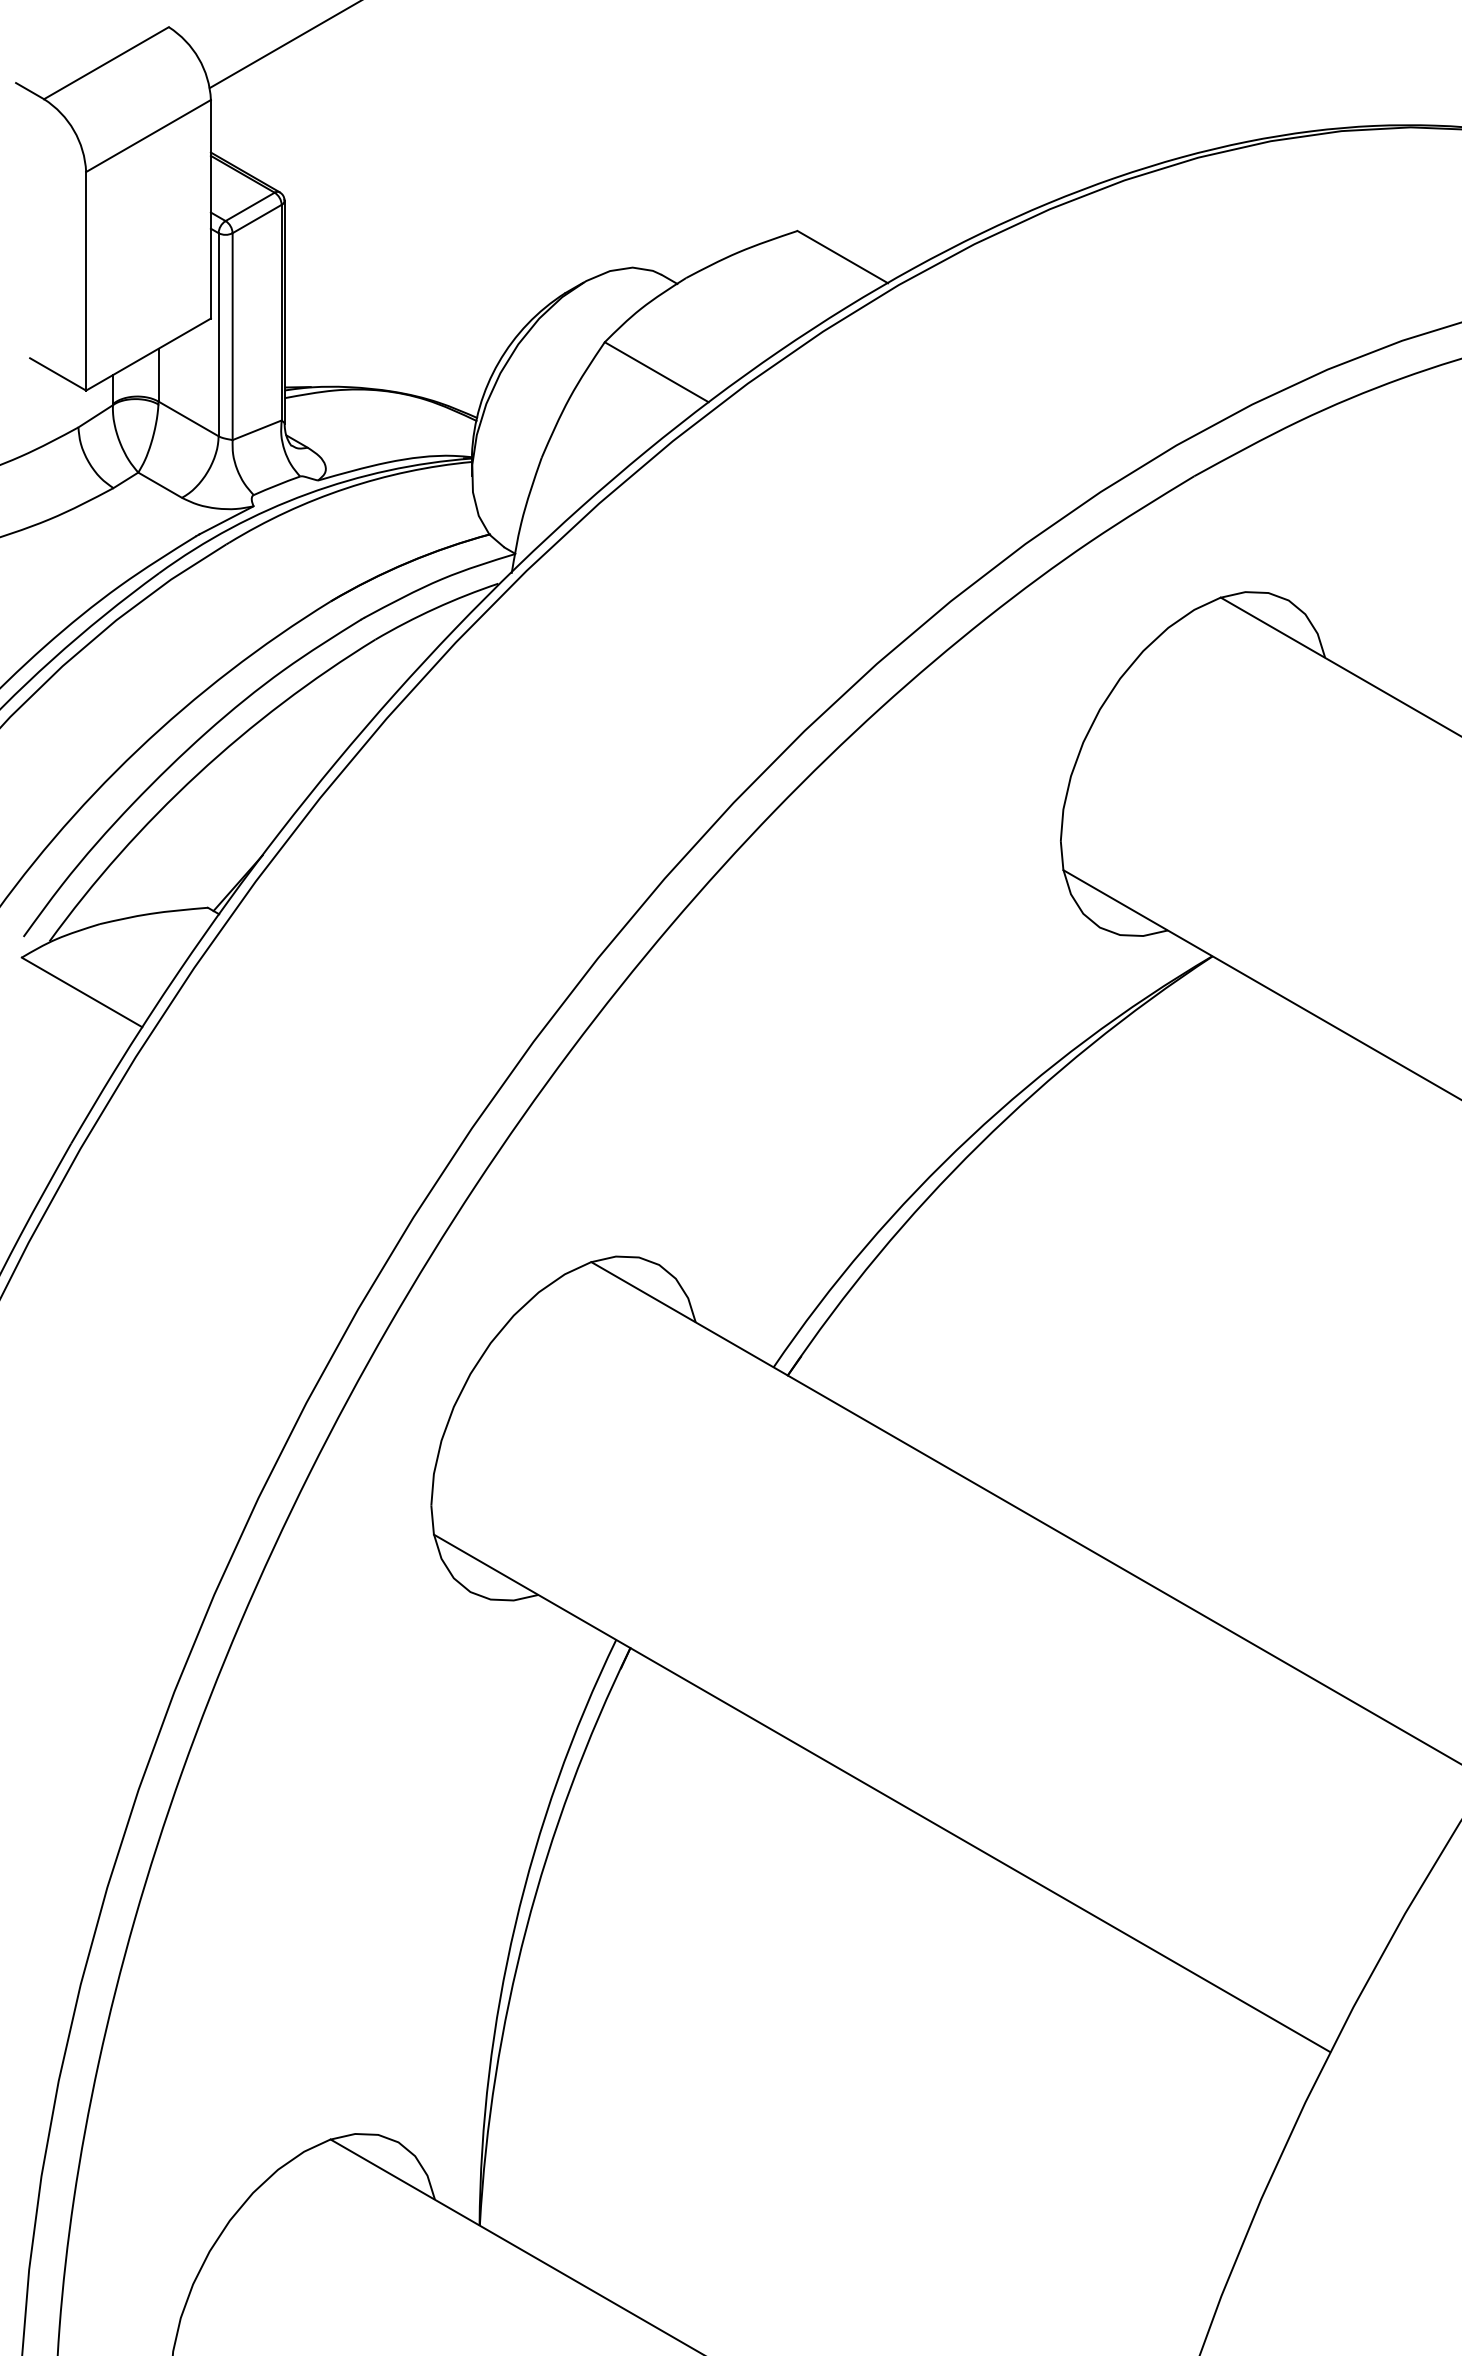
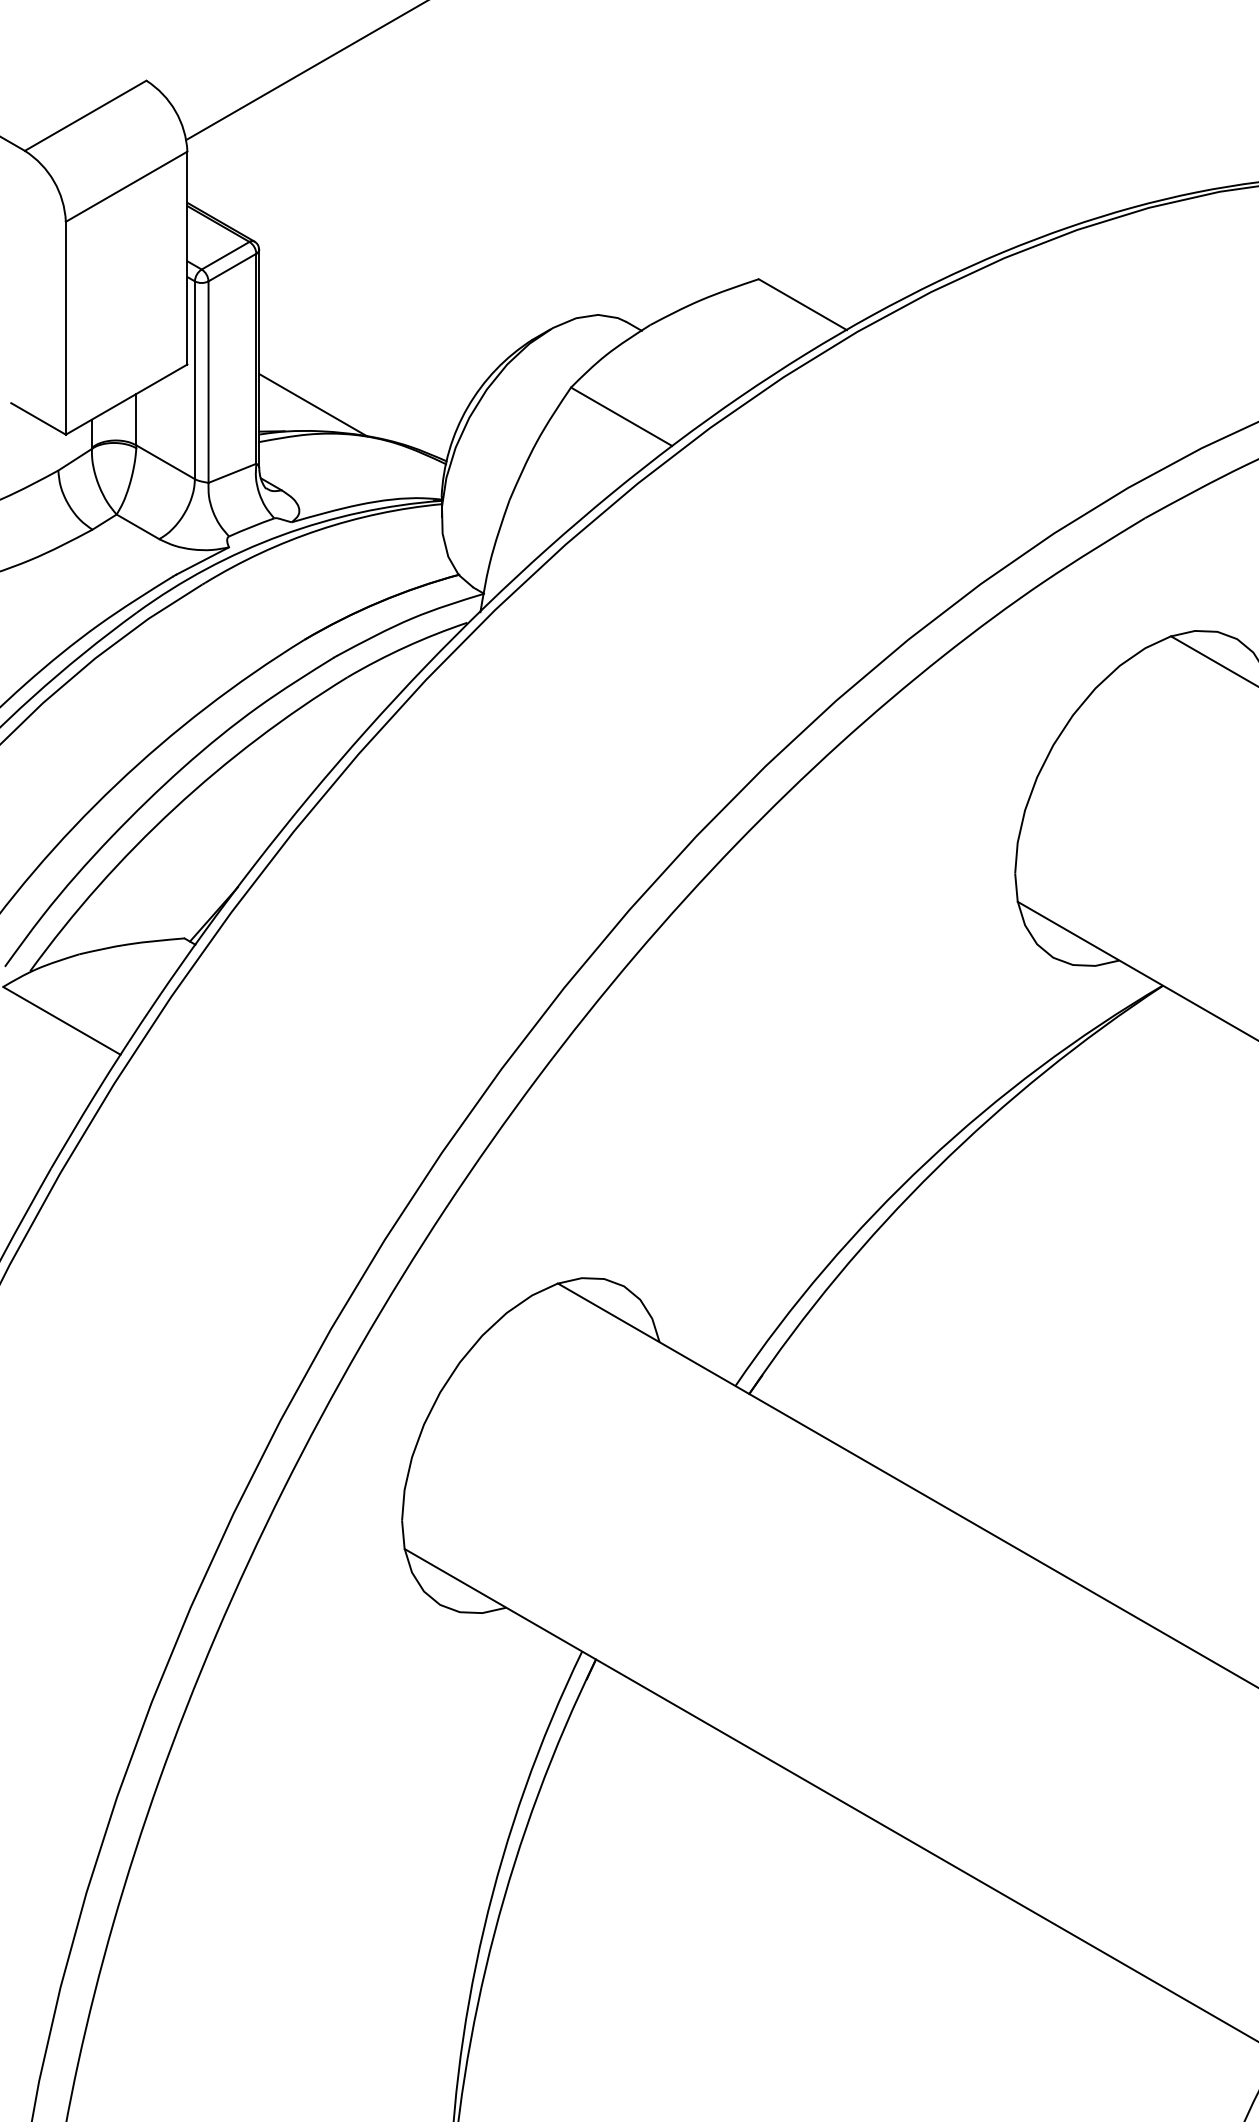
line: (339, 360) -> (312, 405), added

